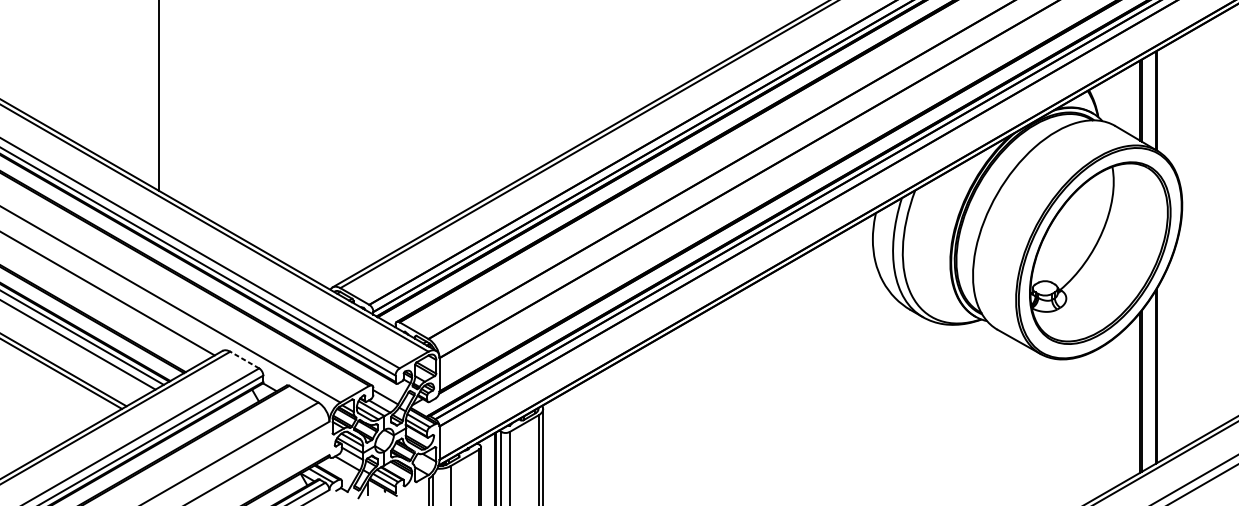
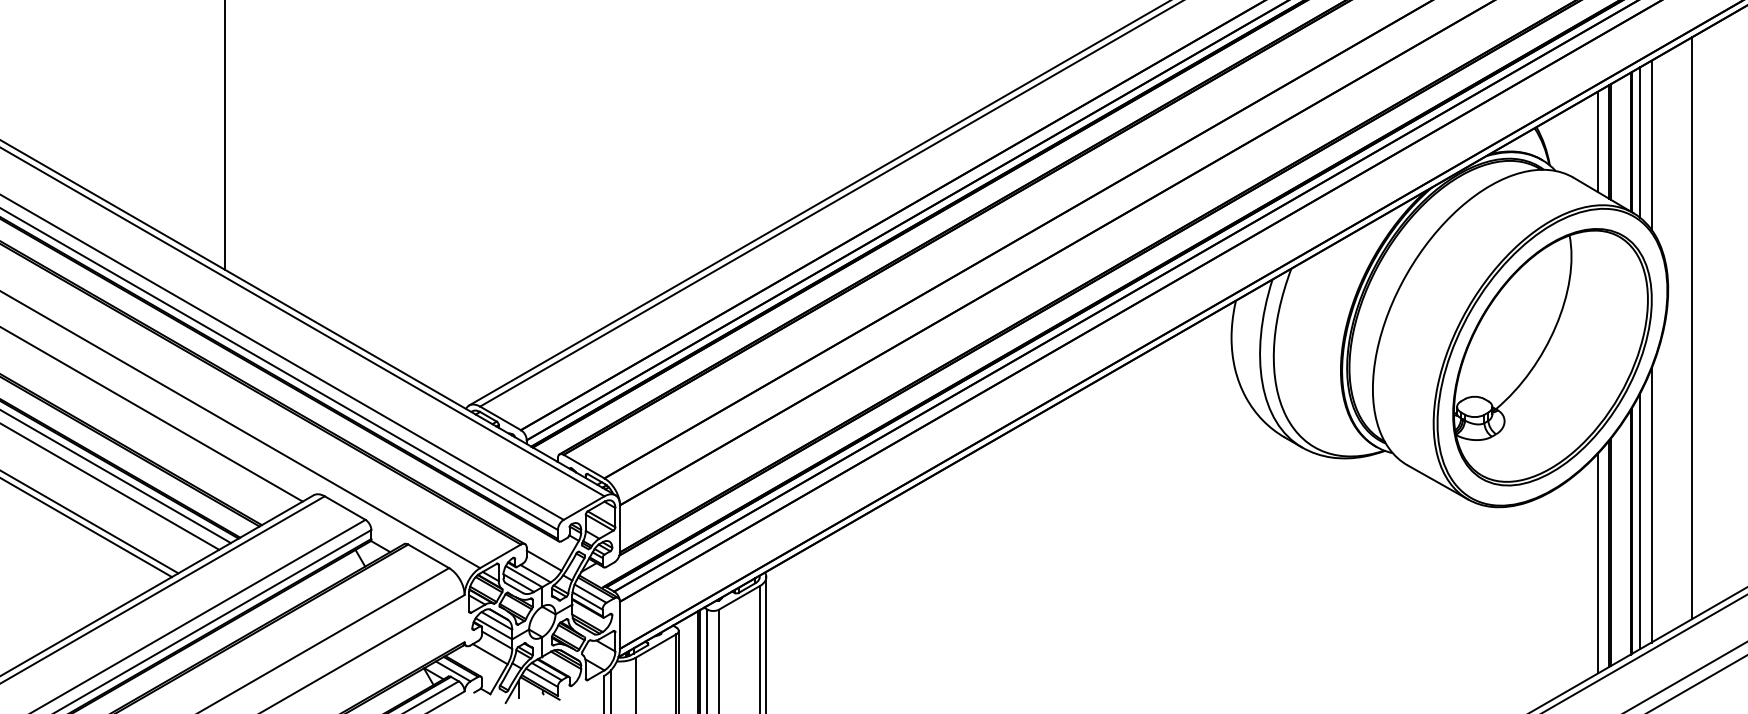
line: (1132, 100) -> (1598, 141), added
line: (1161, 101) -> (1639, 142), added
line: (1170, 102) -> (1651, 144), added
line: (1199, 232) -> (1692, 327), added
line: (1170, 358) -> (1651, 505), added
line: (245, 360) -> (345, 508), dashed -> solid
line: (1161, 369) -> (1639, 521), added
line: (1132, 399) -> (1598, 563), added

